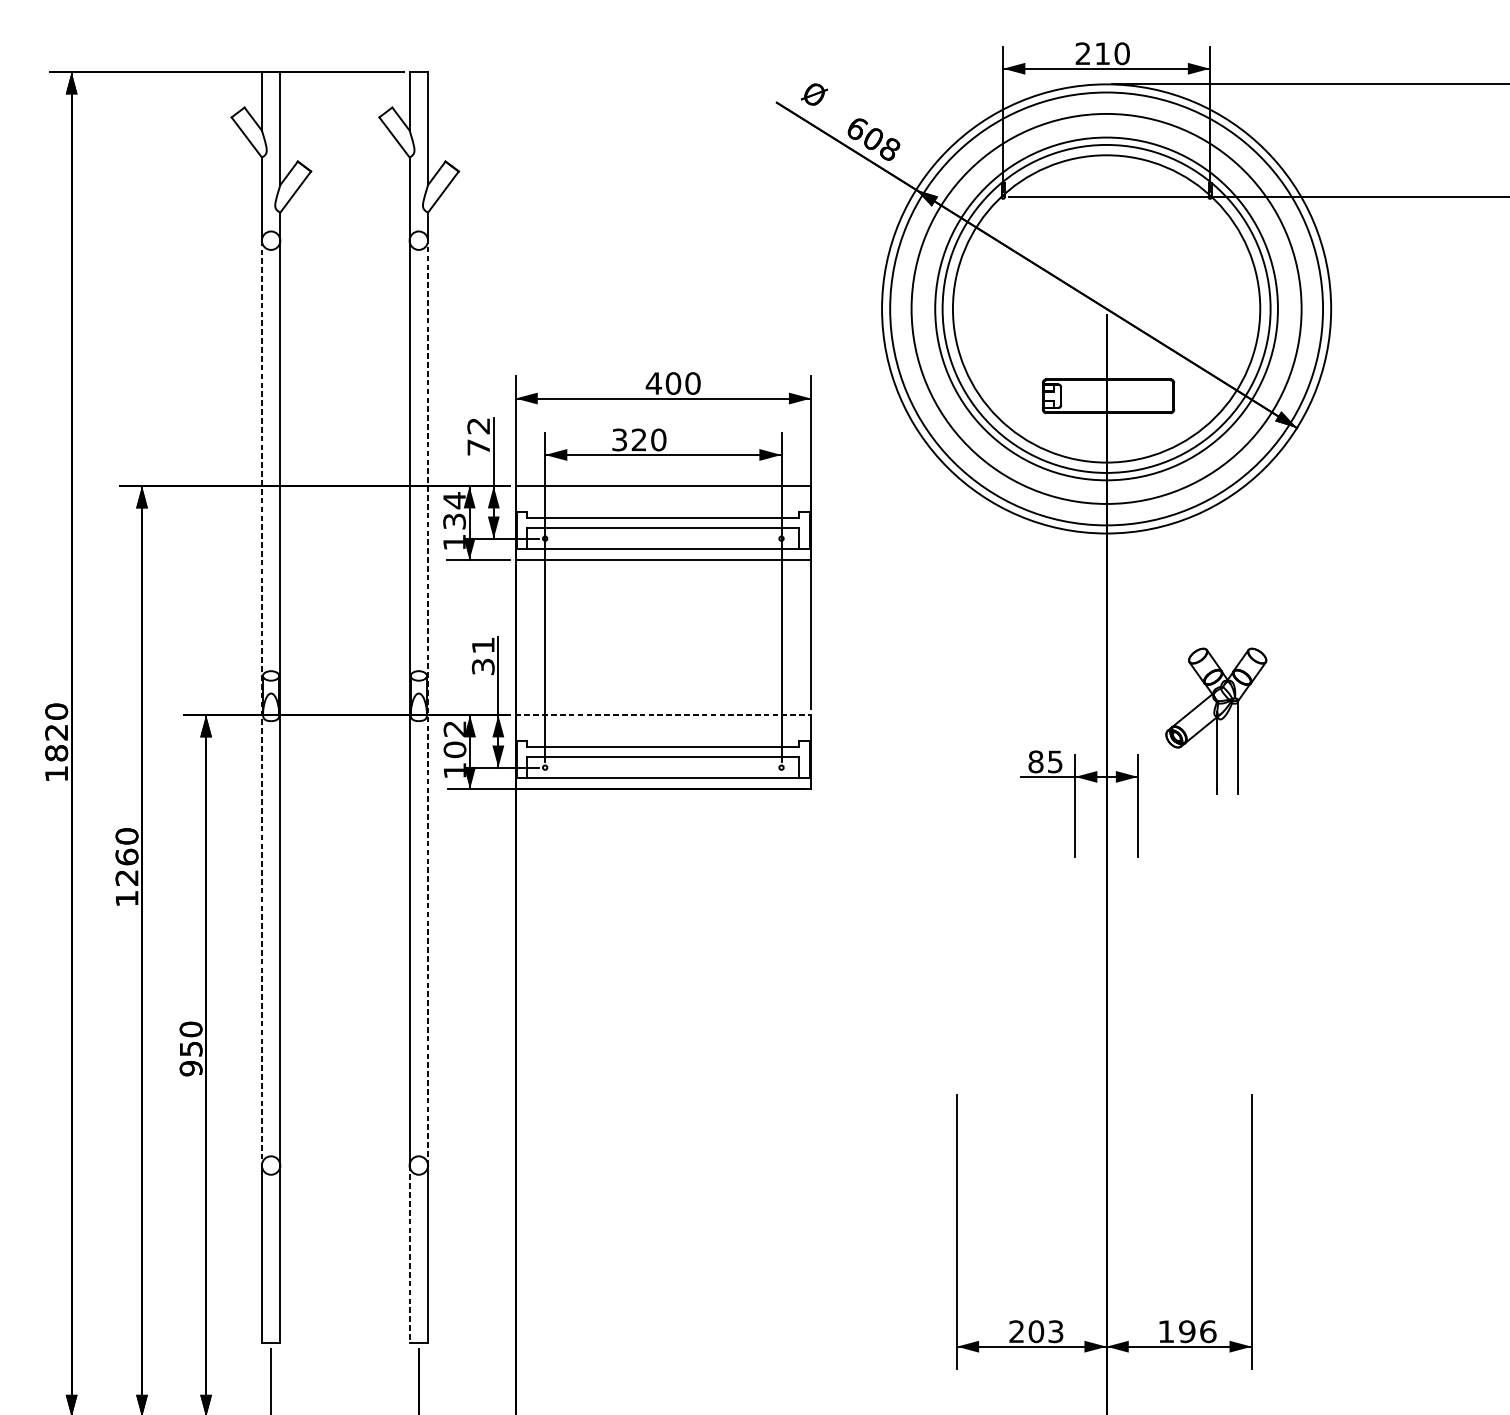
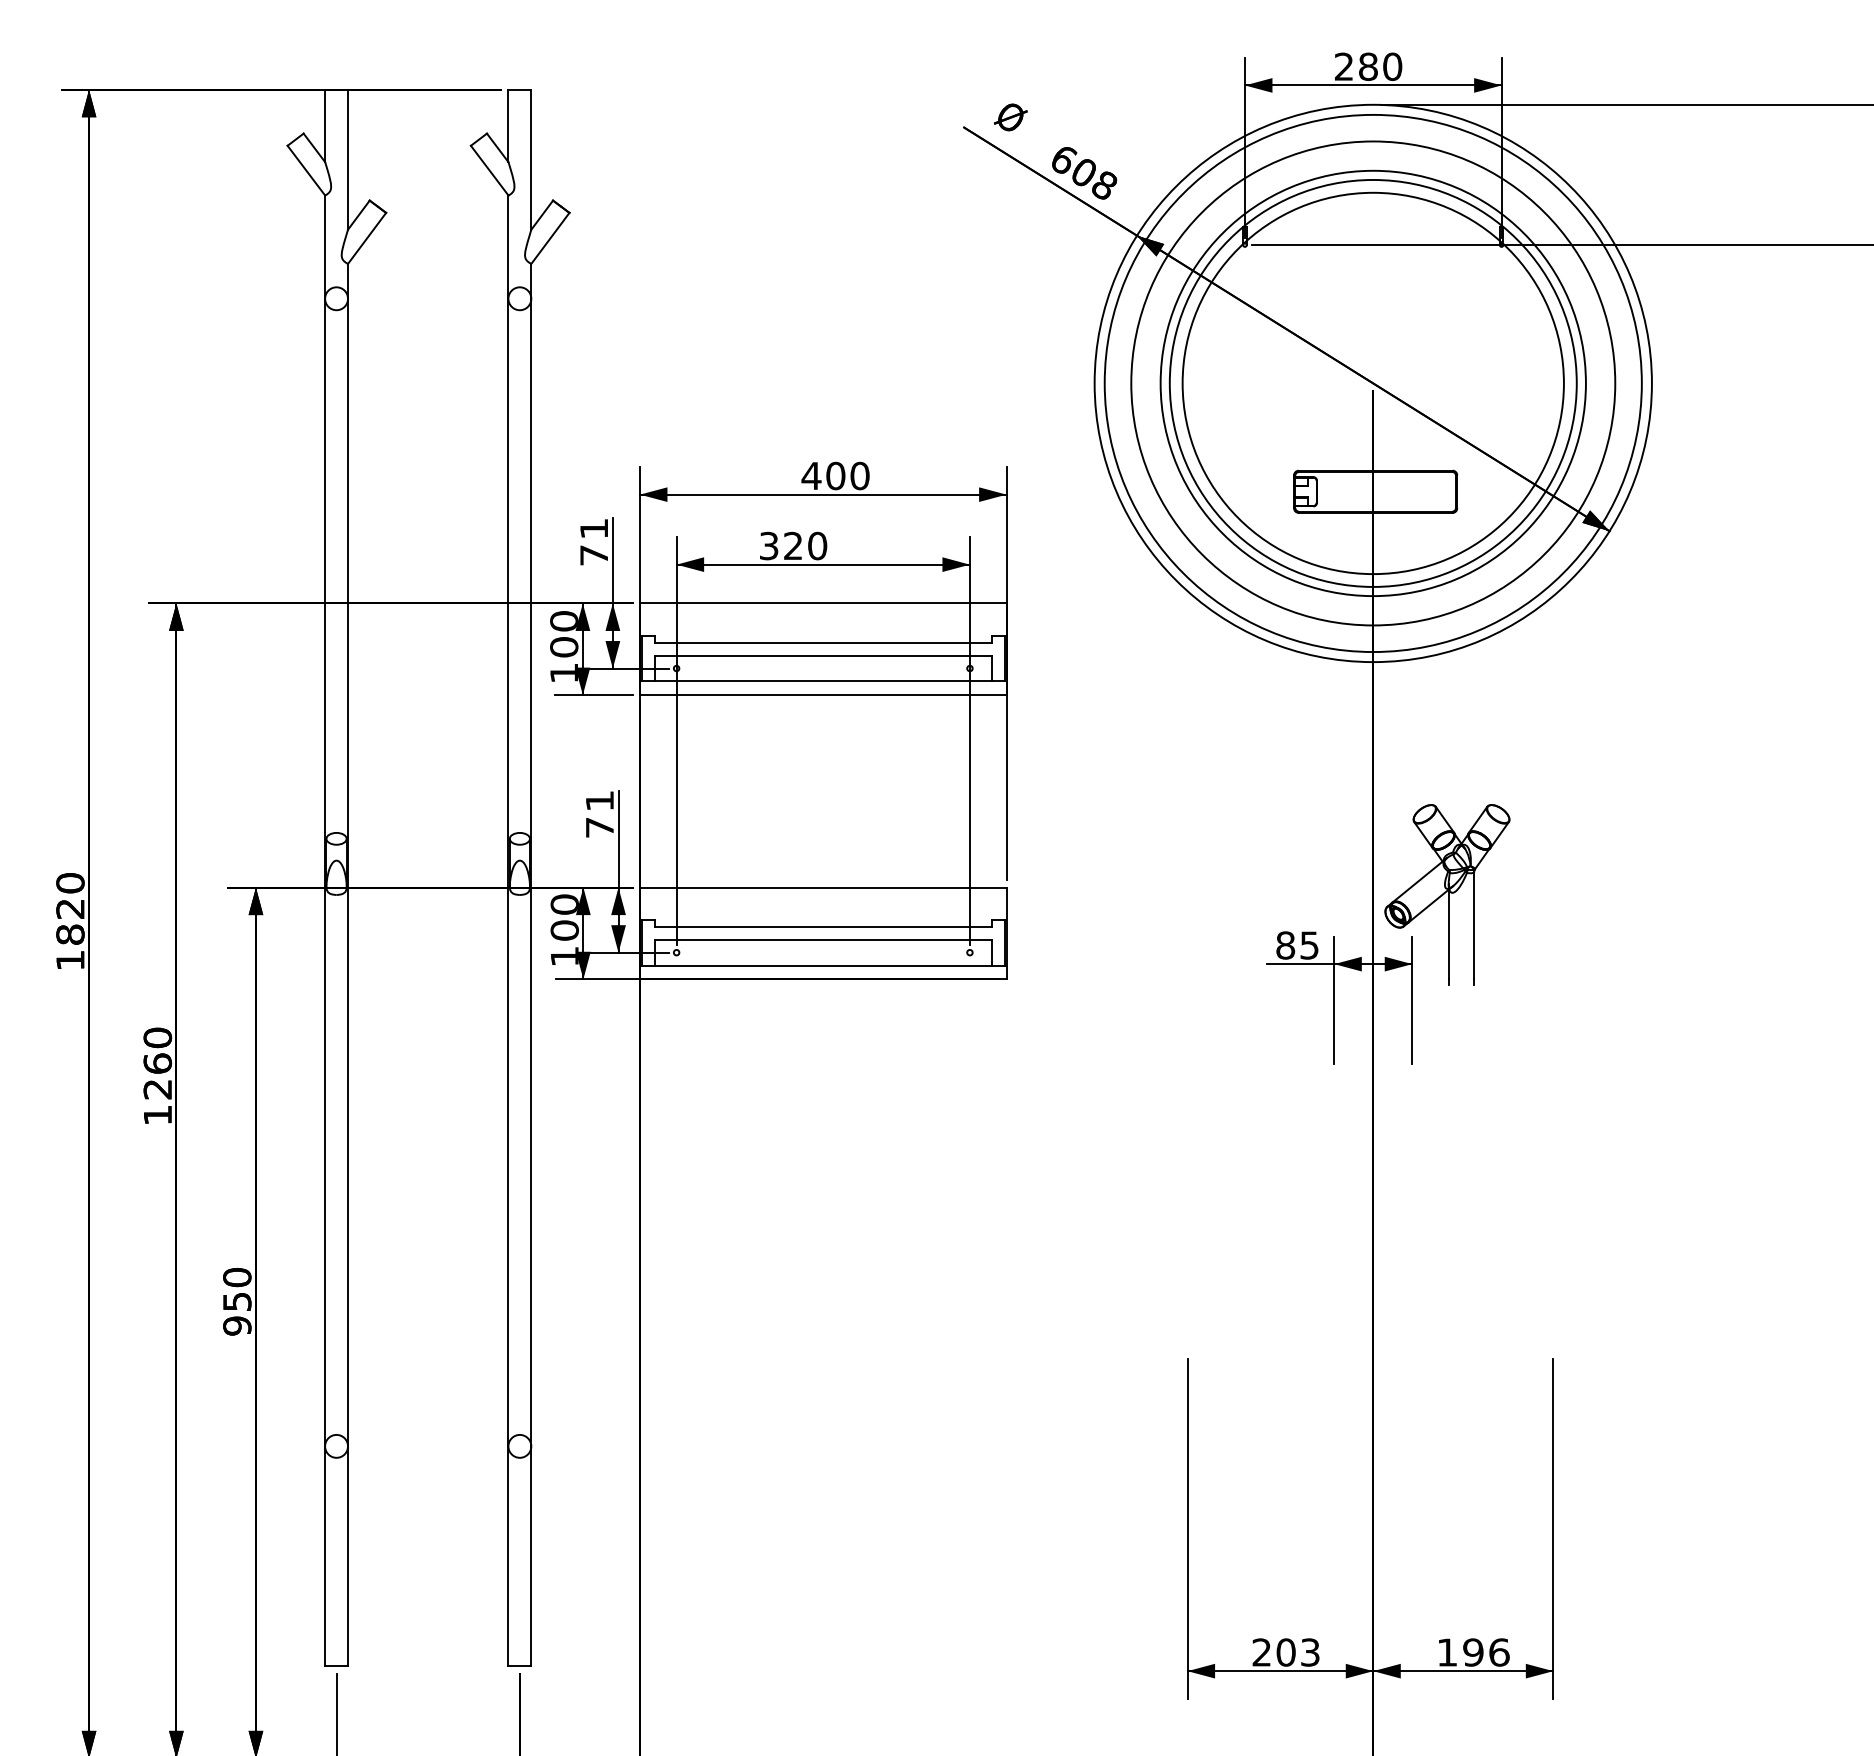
text: (1102, 53) -> (1368, 66), 210 -> 280
text: (478, 425) -> (593, 528), 72 -> 71
text: (454, 510) -> (564, 633), 134 -> 100
text: (483, 666) -> (599, 827), 31 -> 71
line: (262, 703) -> (325, 872), dashed -> solid
line: (428, 703) -> (531, 872), dashed -> solid
line: (663, 715) -> (823, 887), dashed -> solid
part: (1216, 720) -> (1447, 894), moved
text: (454, 728) -> (564, 904), 102 -> 100
line: (409, 1254) -> (508, 1556), dashed -> solid

